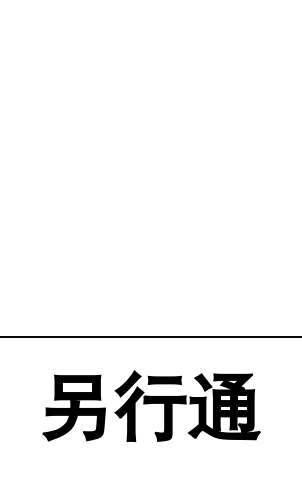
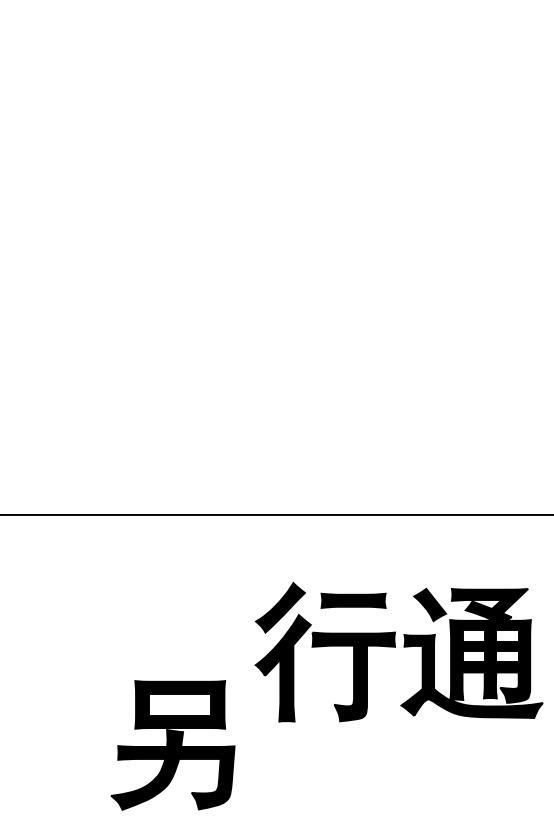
part: (73, 407) -> (171, 744), moved

